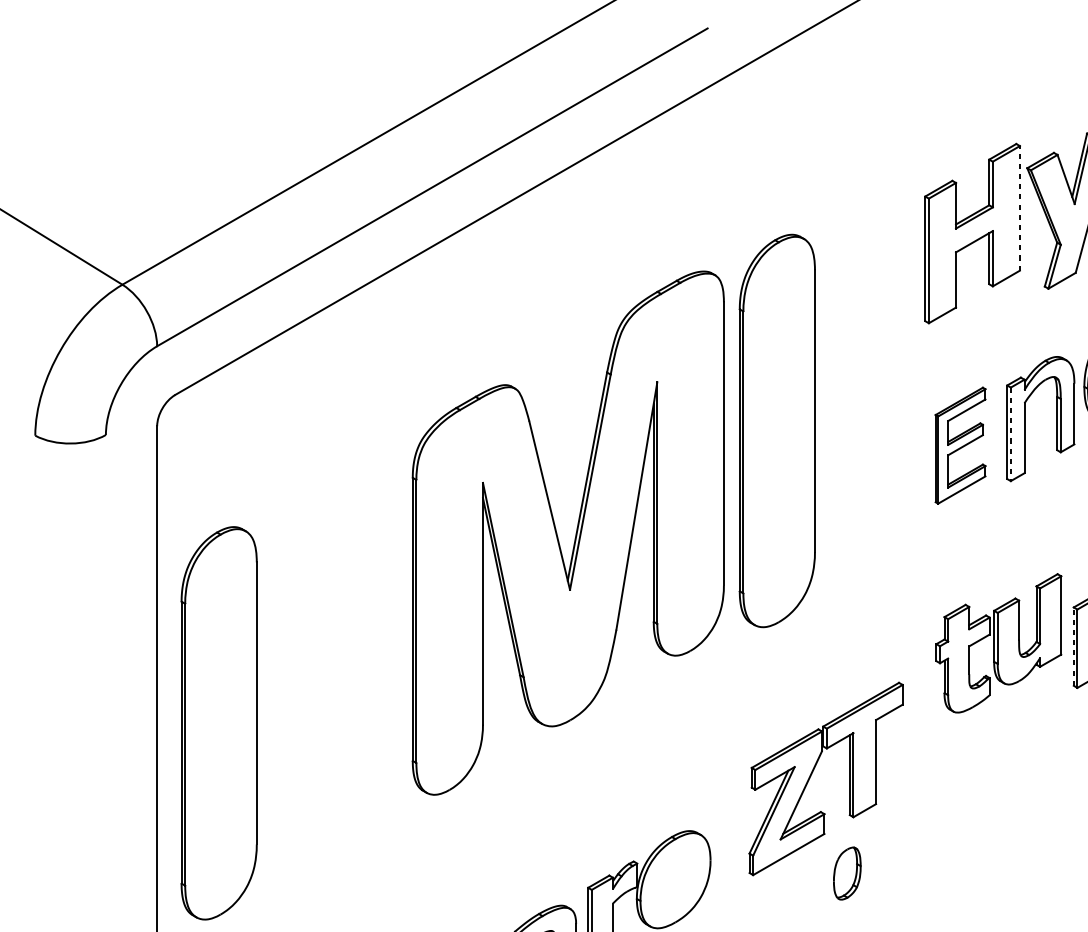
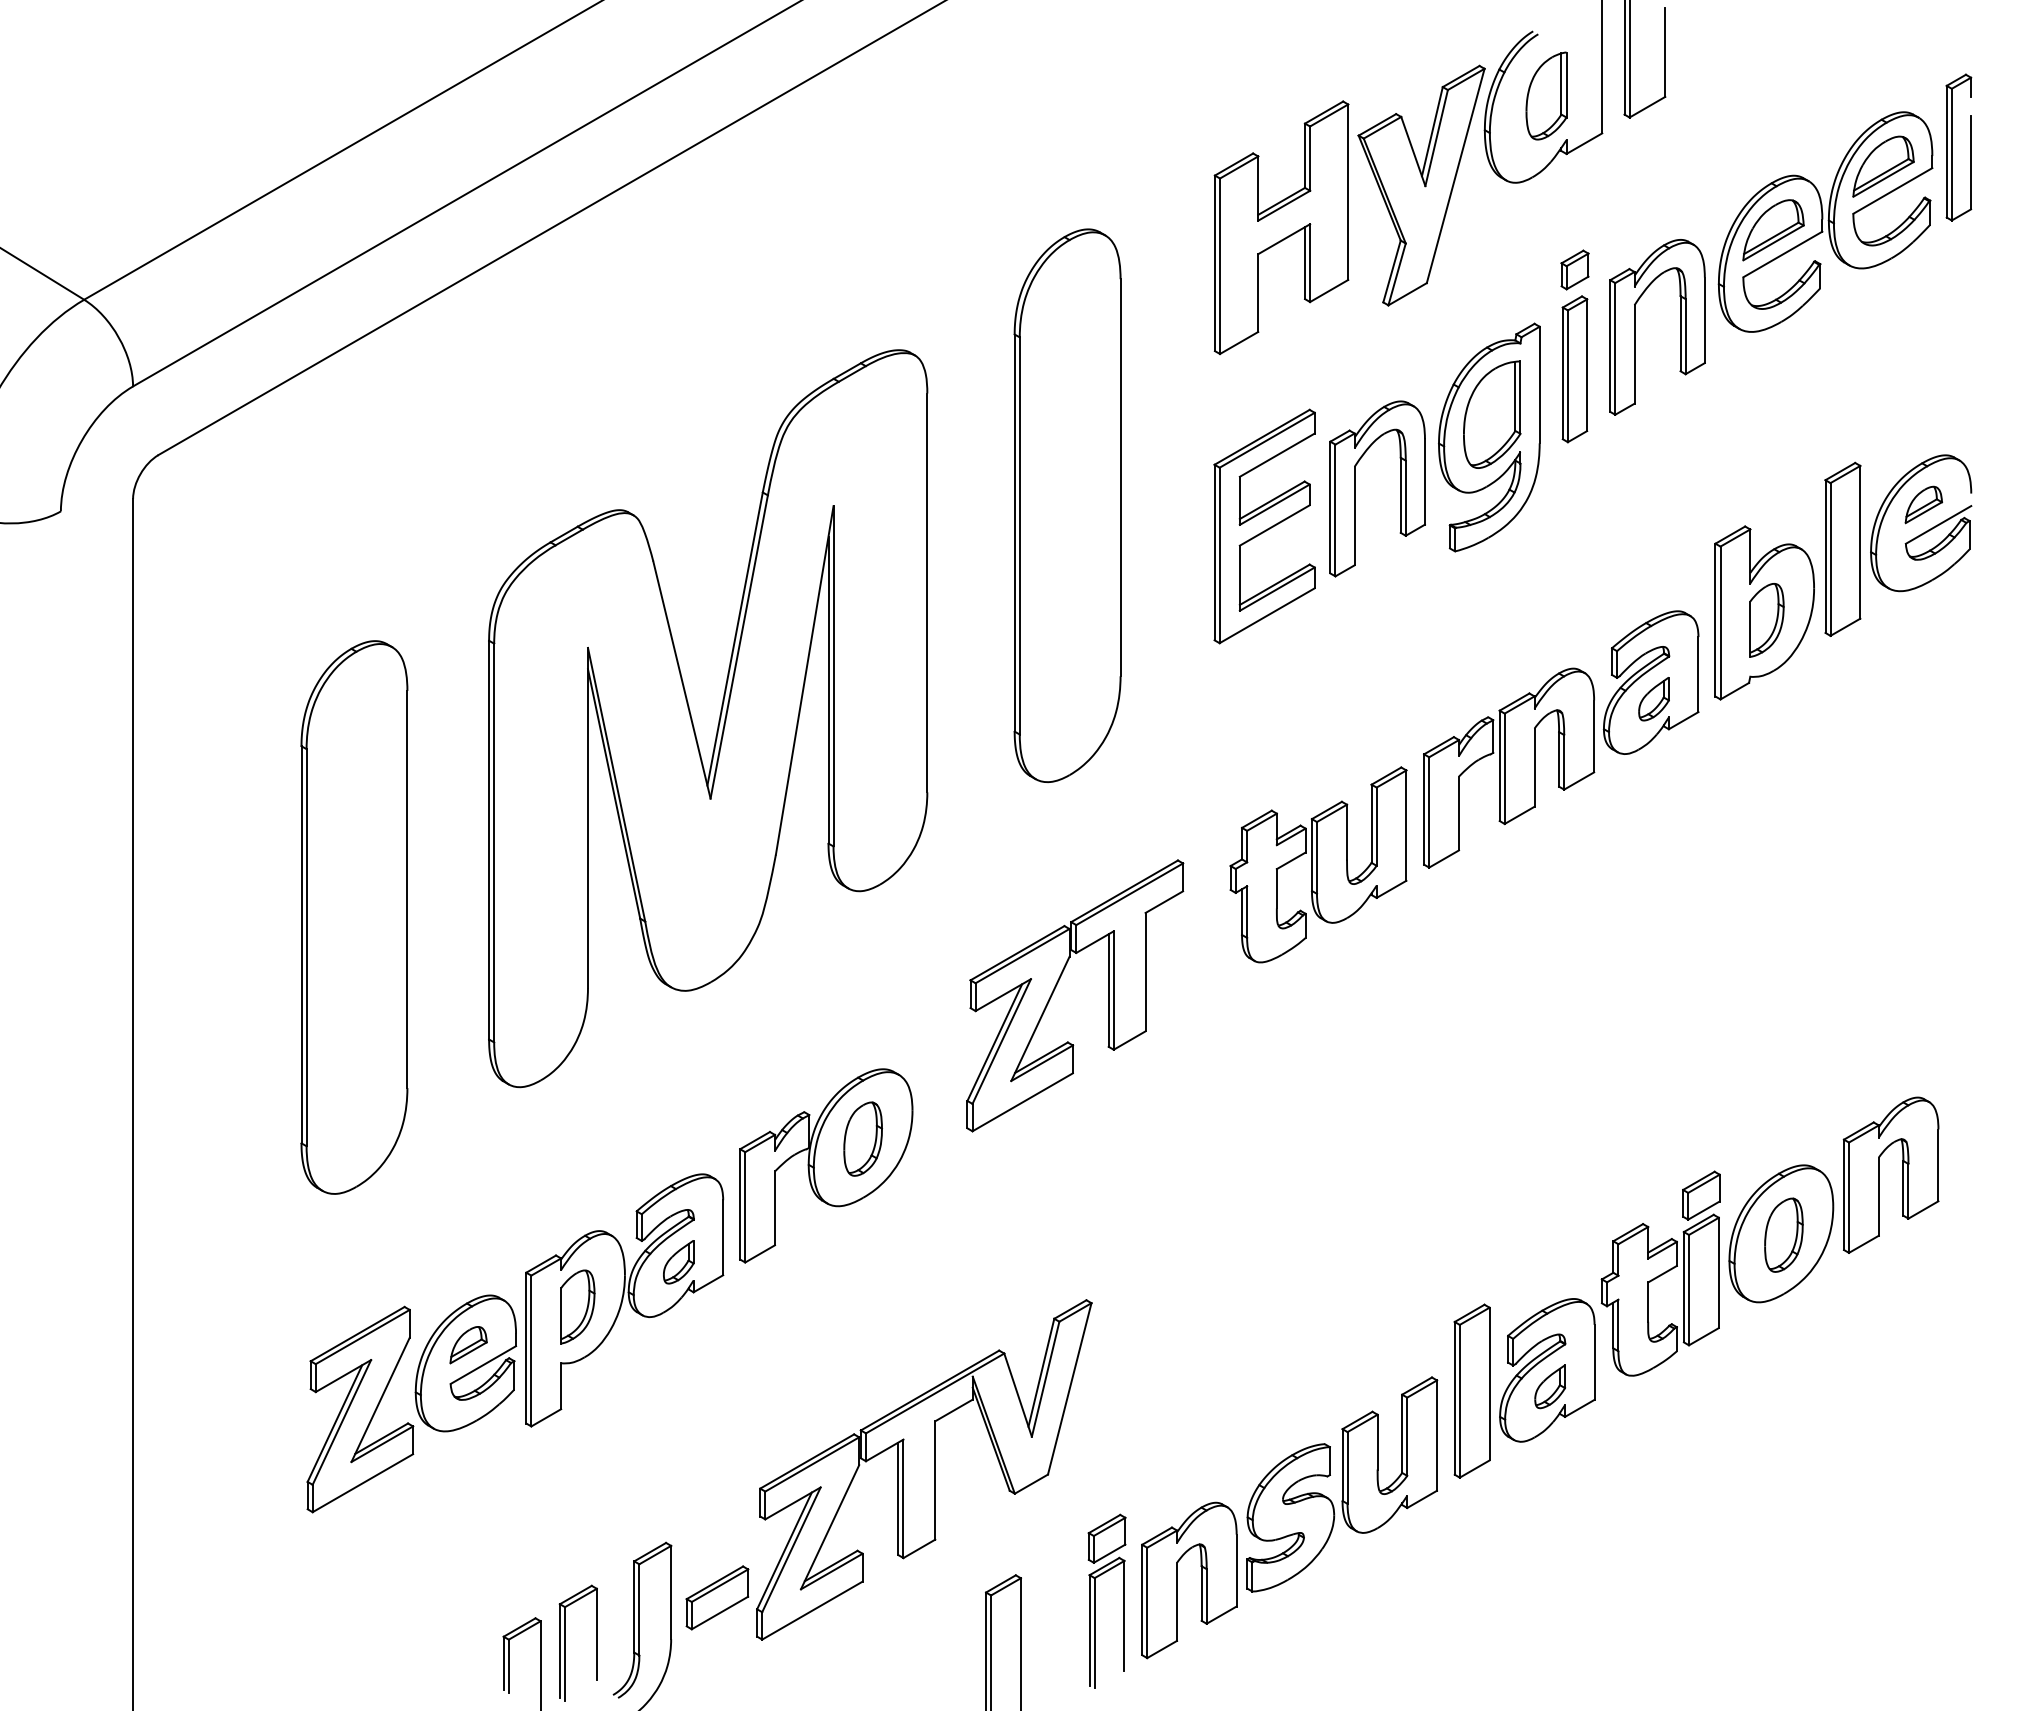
line: (1020, 208) -> (1348, 192), dashed -> solid
part: (777, 430) -> (1067, 505), moved
line: (1010, 434) -> (1335, 510), dashed -> solid
part: (960, 445) -> (1264, 526), size x1.43
part: (575, 534) -> (718, 720), moved
part: (998, 643) -> (1318, 864), moved
line: (1074, 646) -> (1424, 809), dashed -> solid
part: (219, 723) -> (354, 917), moved
part: (846, 873) -> (862, 1138), moved

